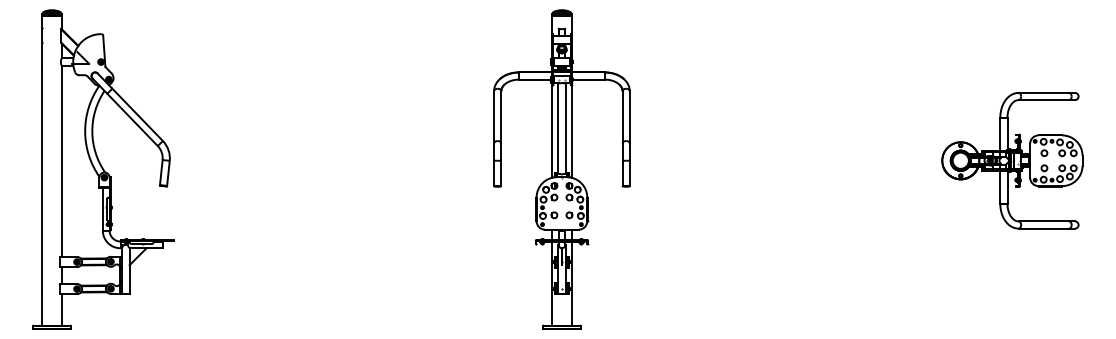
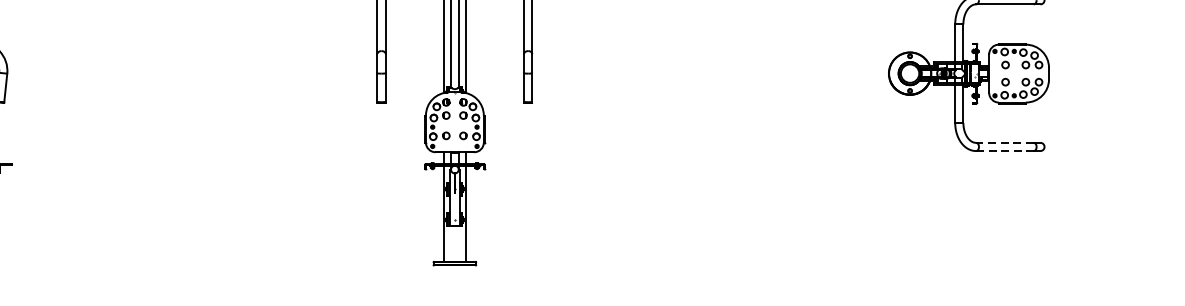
line: (1043, 221) -> (1004, 142), solid -> dashed
line: (1044, 228) -> (1005, 150), solid -> dashed

